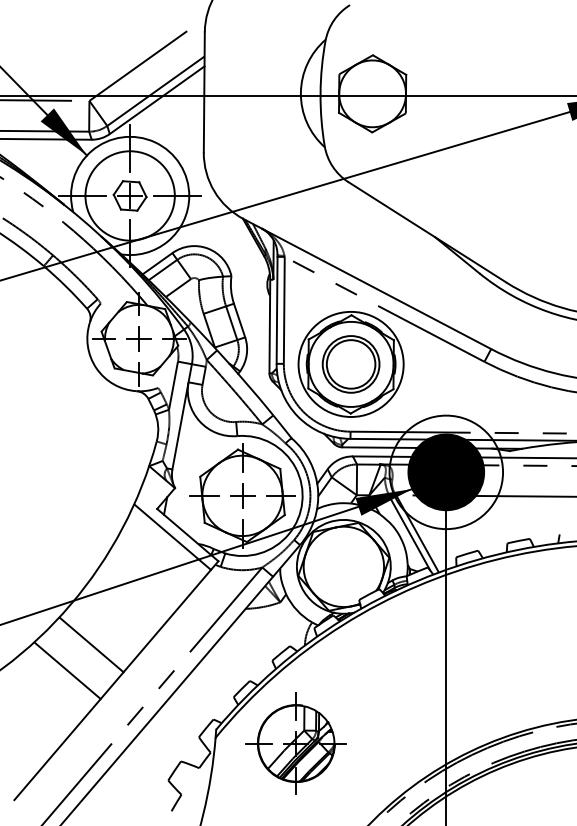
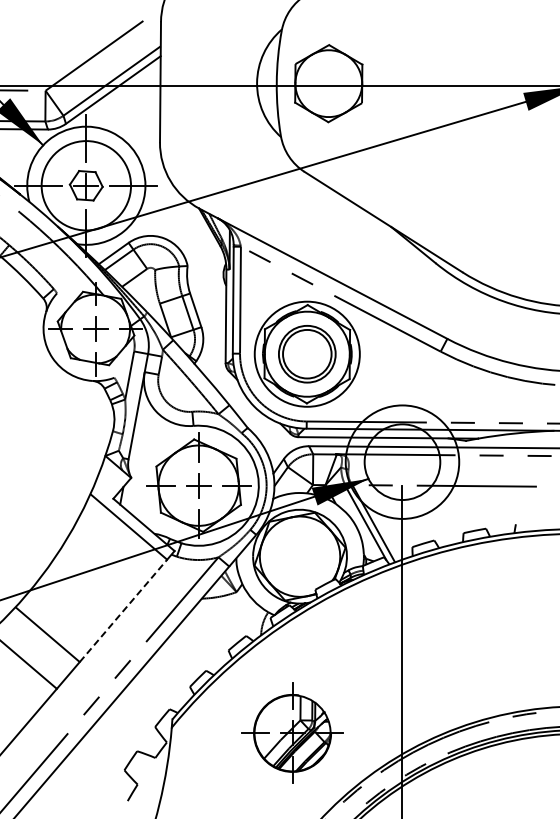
fill: (446, 472) -> (402, 462), removed
line: (167, 620) -> (123, 610), solid -> dashed
part: (295, 743) -> (291, 733), moved

